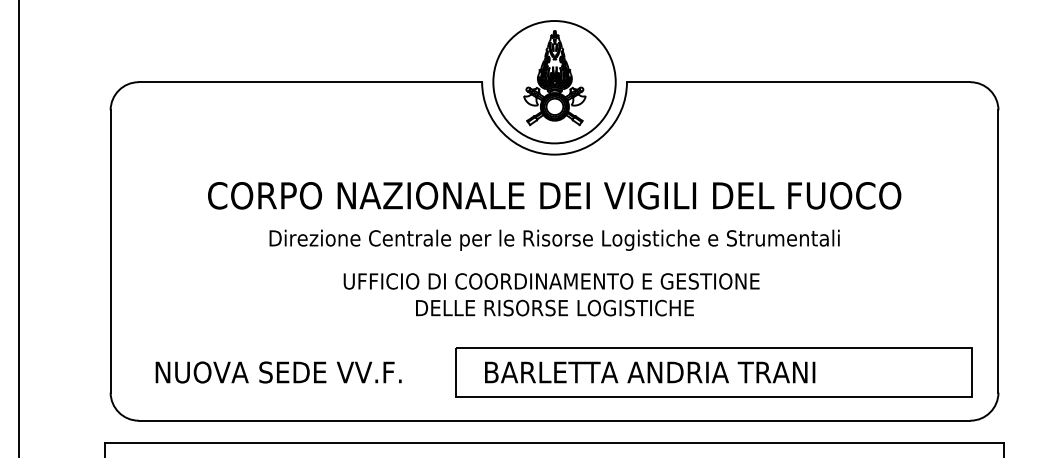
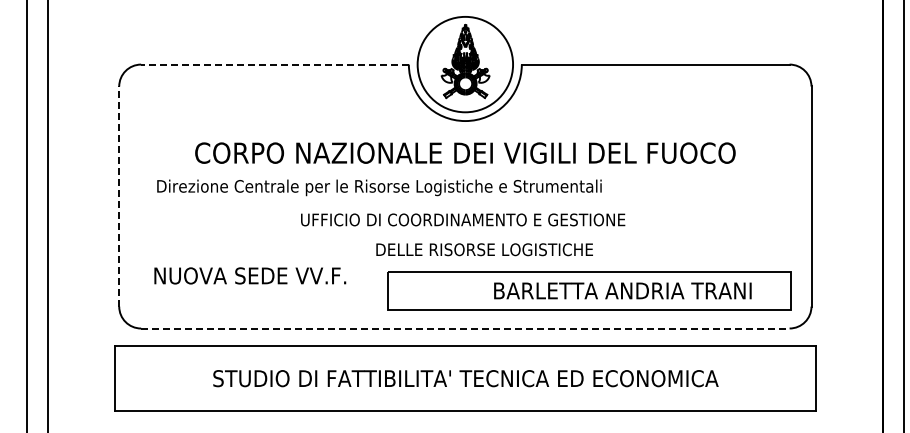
line: (311, 82) -> (275, 64), solid -> dashed
text: (554, 239) -> (379, 187), moved
line: (110, 251) -> (119, 196), solid -> dashed
text: (554, 307) -> (484, 249), moved
text: (278, 371) -> (250, 275), moved
text: (649, 371) -> (622, 290), moved
line: (554, 420) -> (465, 328), solid -> dashed

